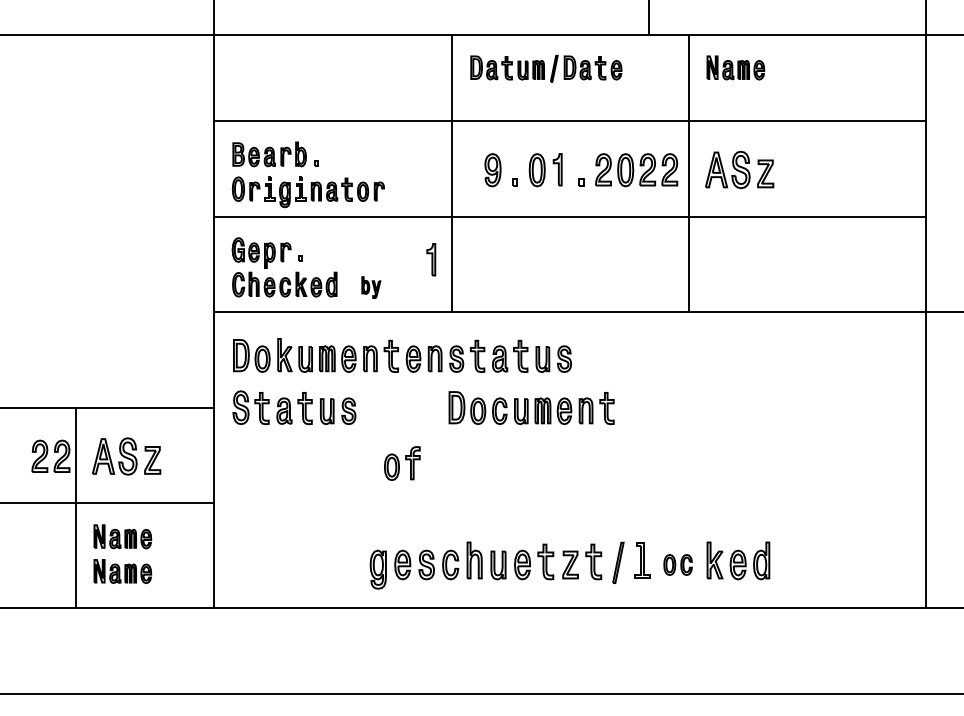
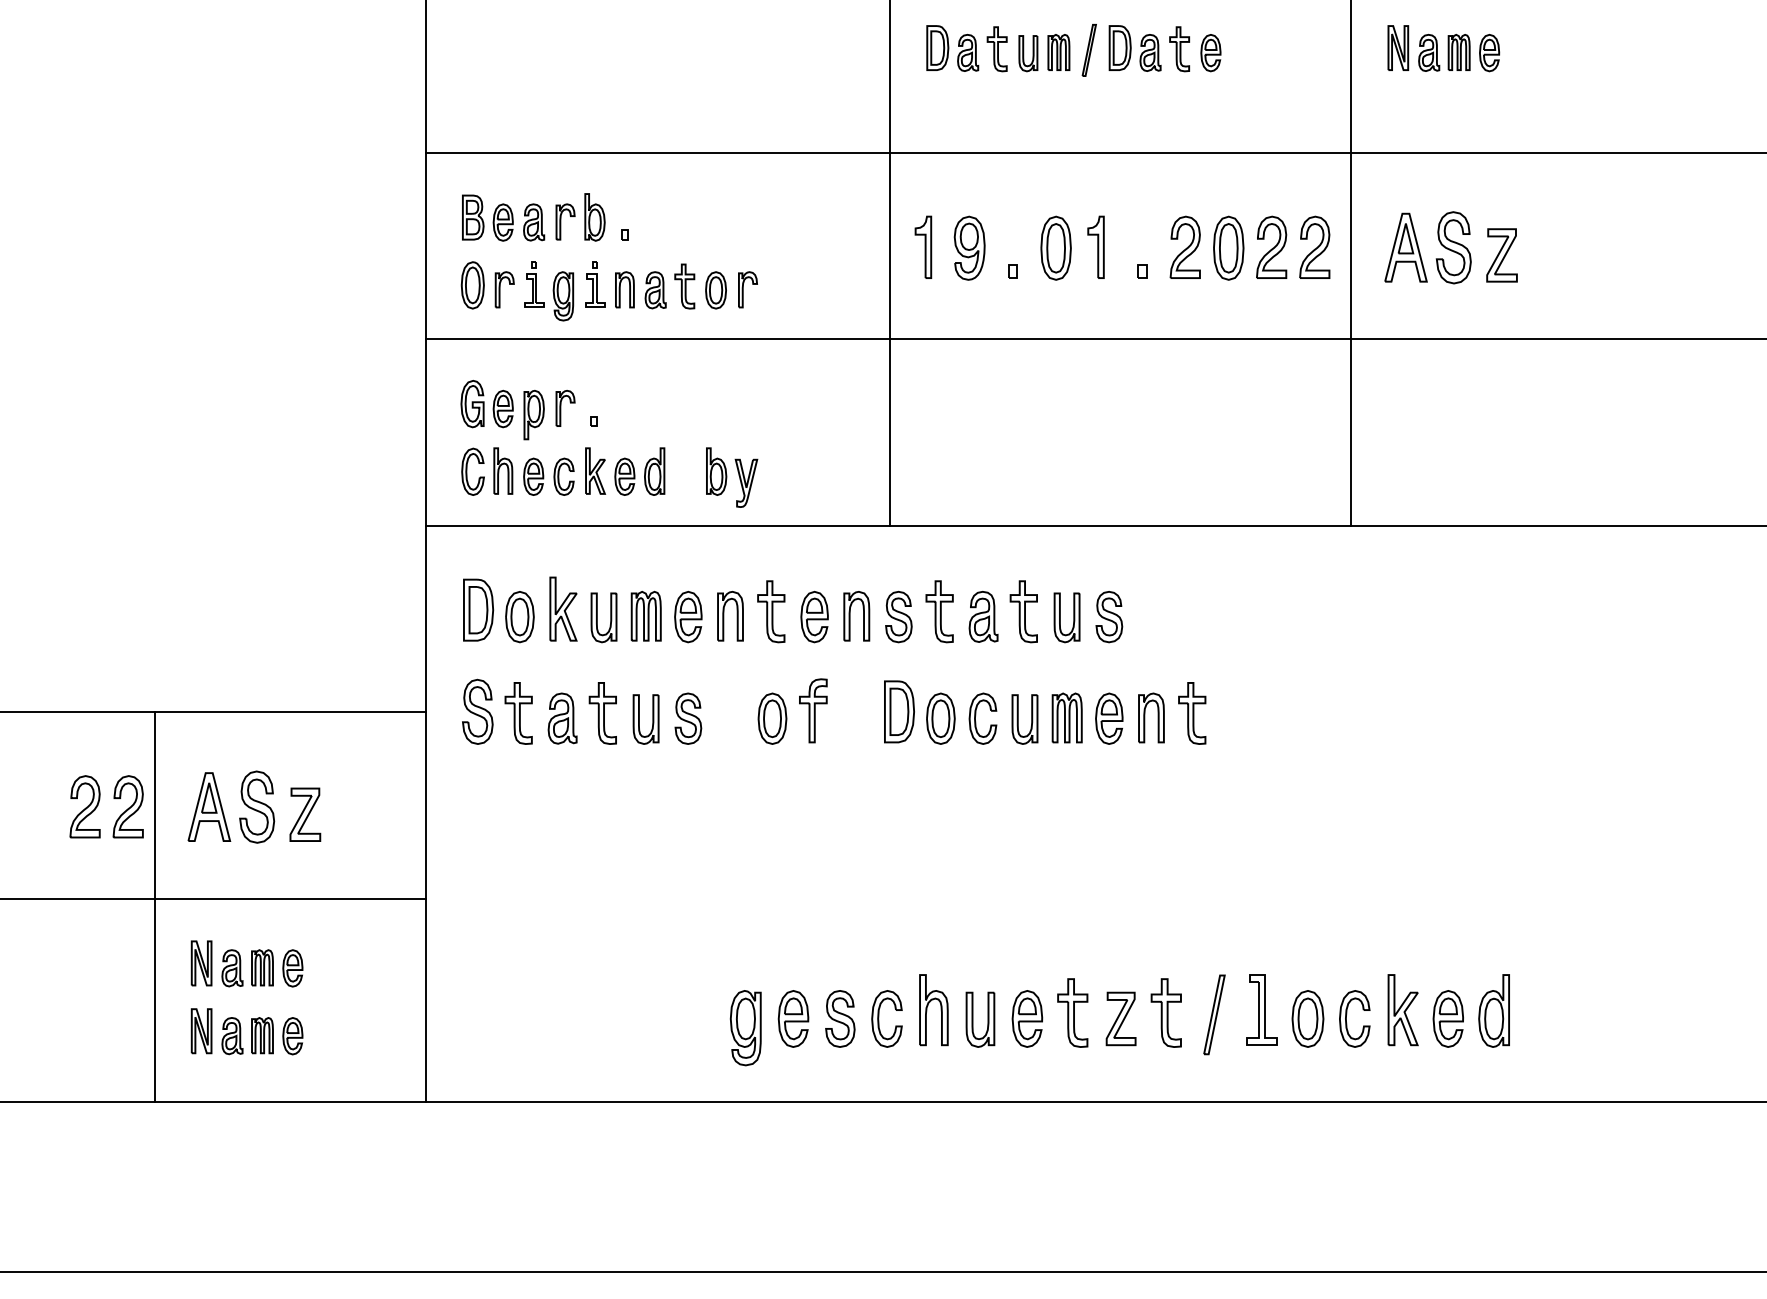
part: (431, 259) -> (923, 246), moved
part: (371, 287) -> (732, 477), size x1.43
part: (402, 463) -> (793, 711), moved
part: (677, 564) -> (1329, 1017), size x1.43

